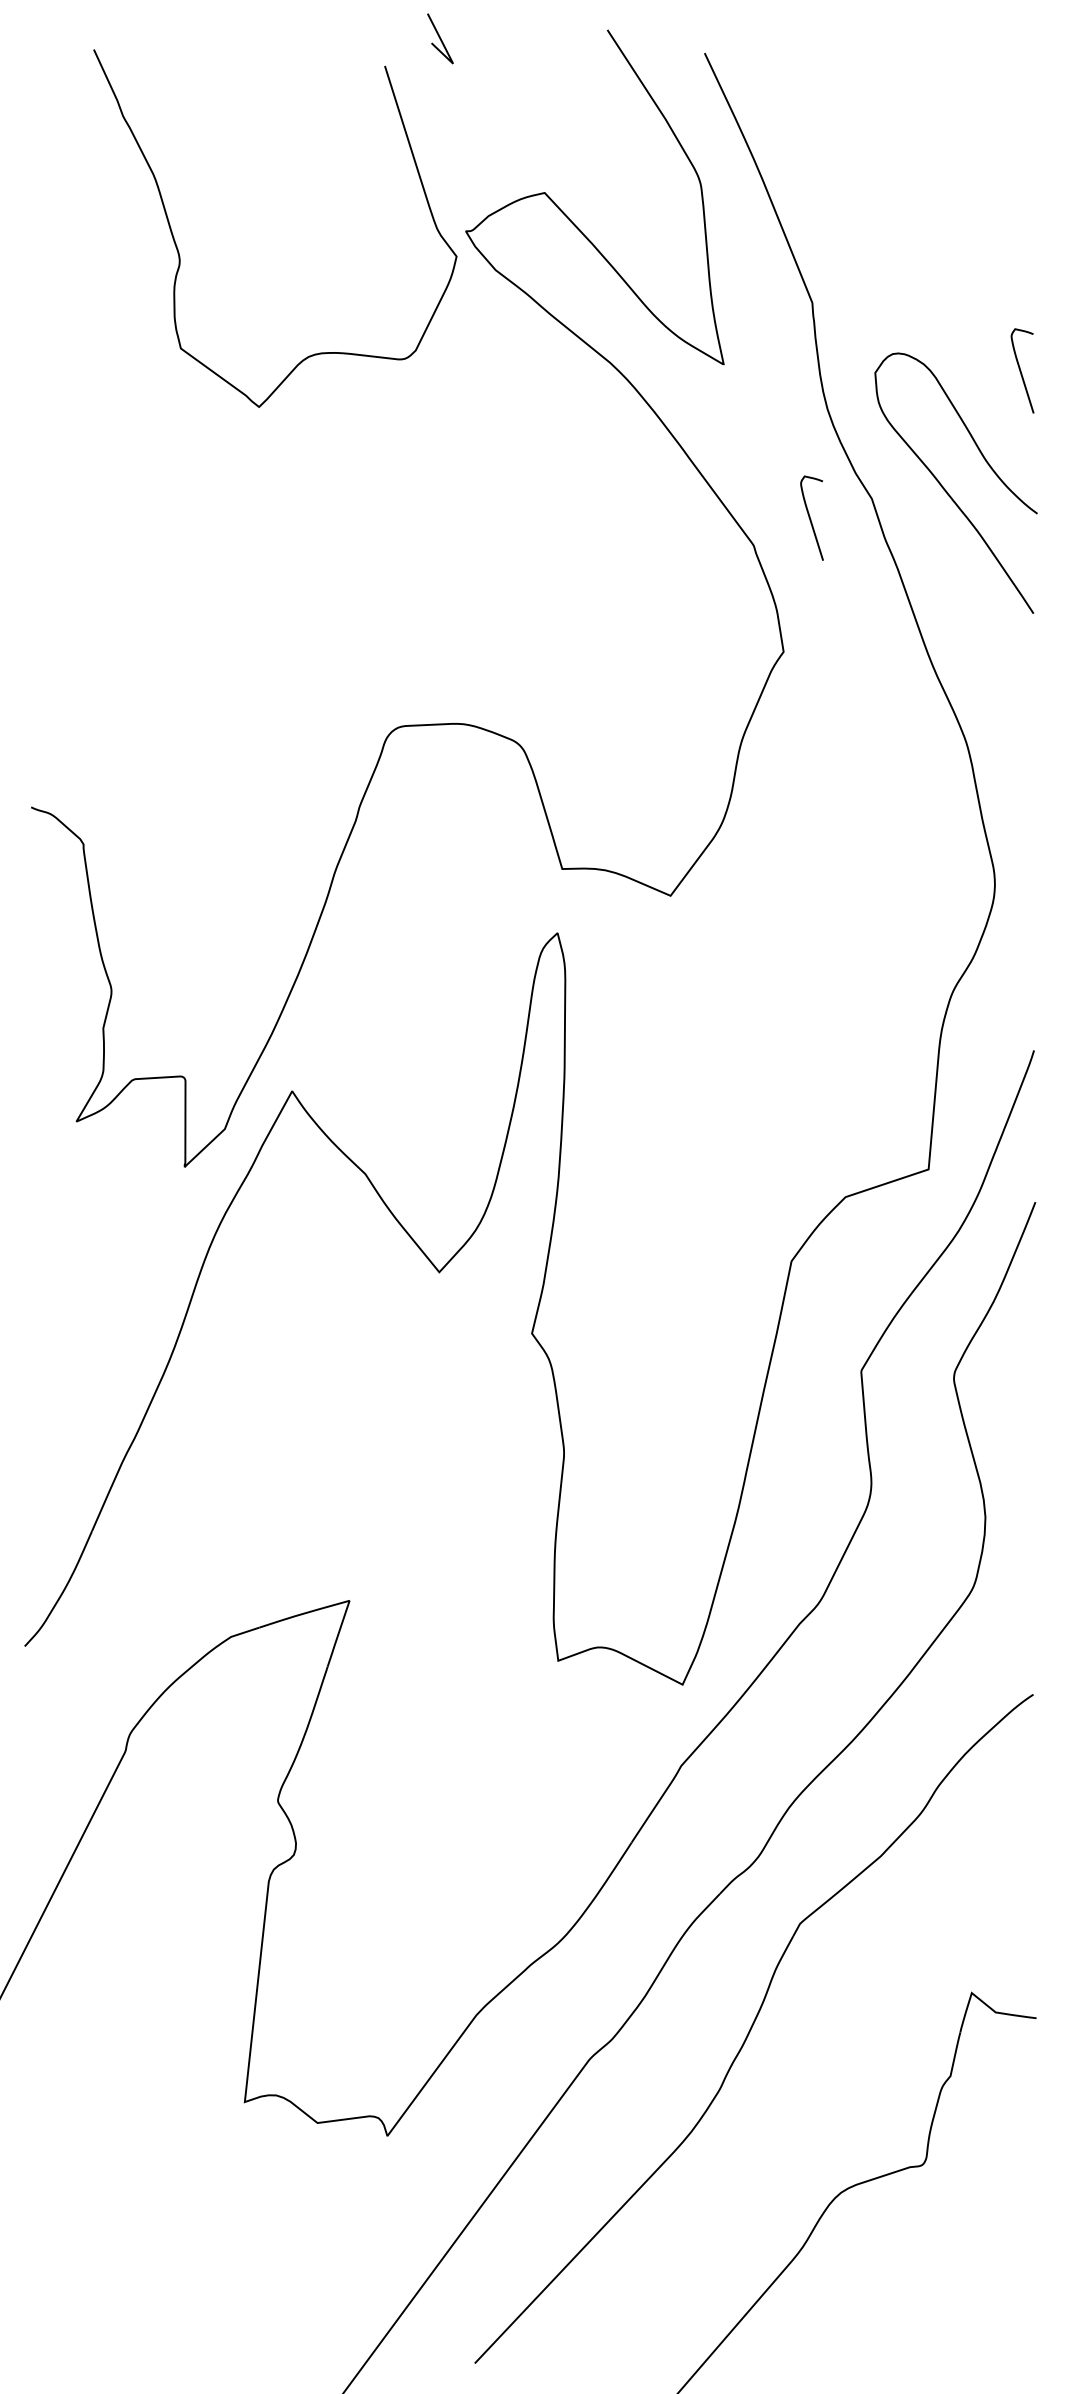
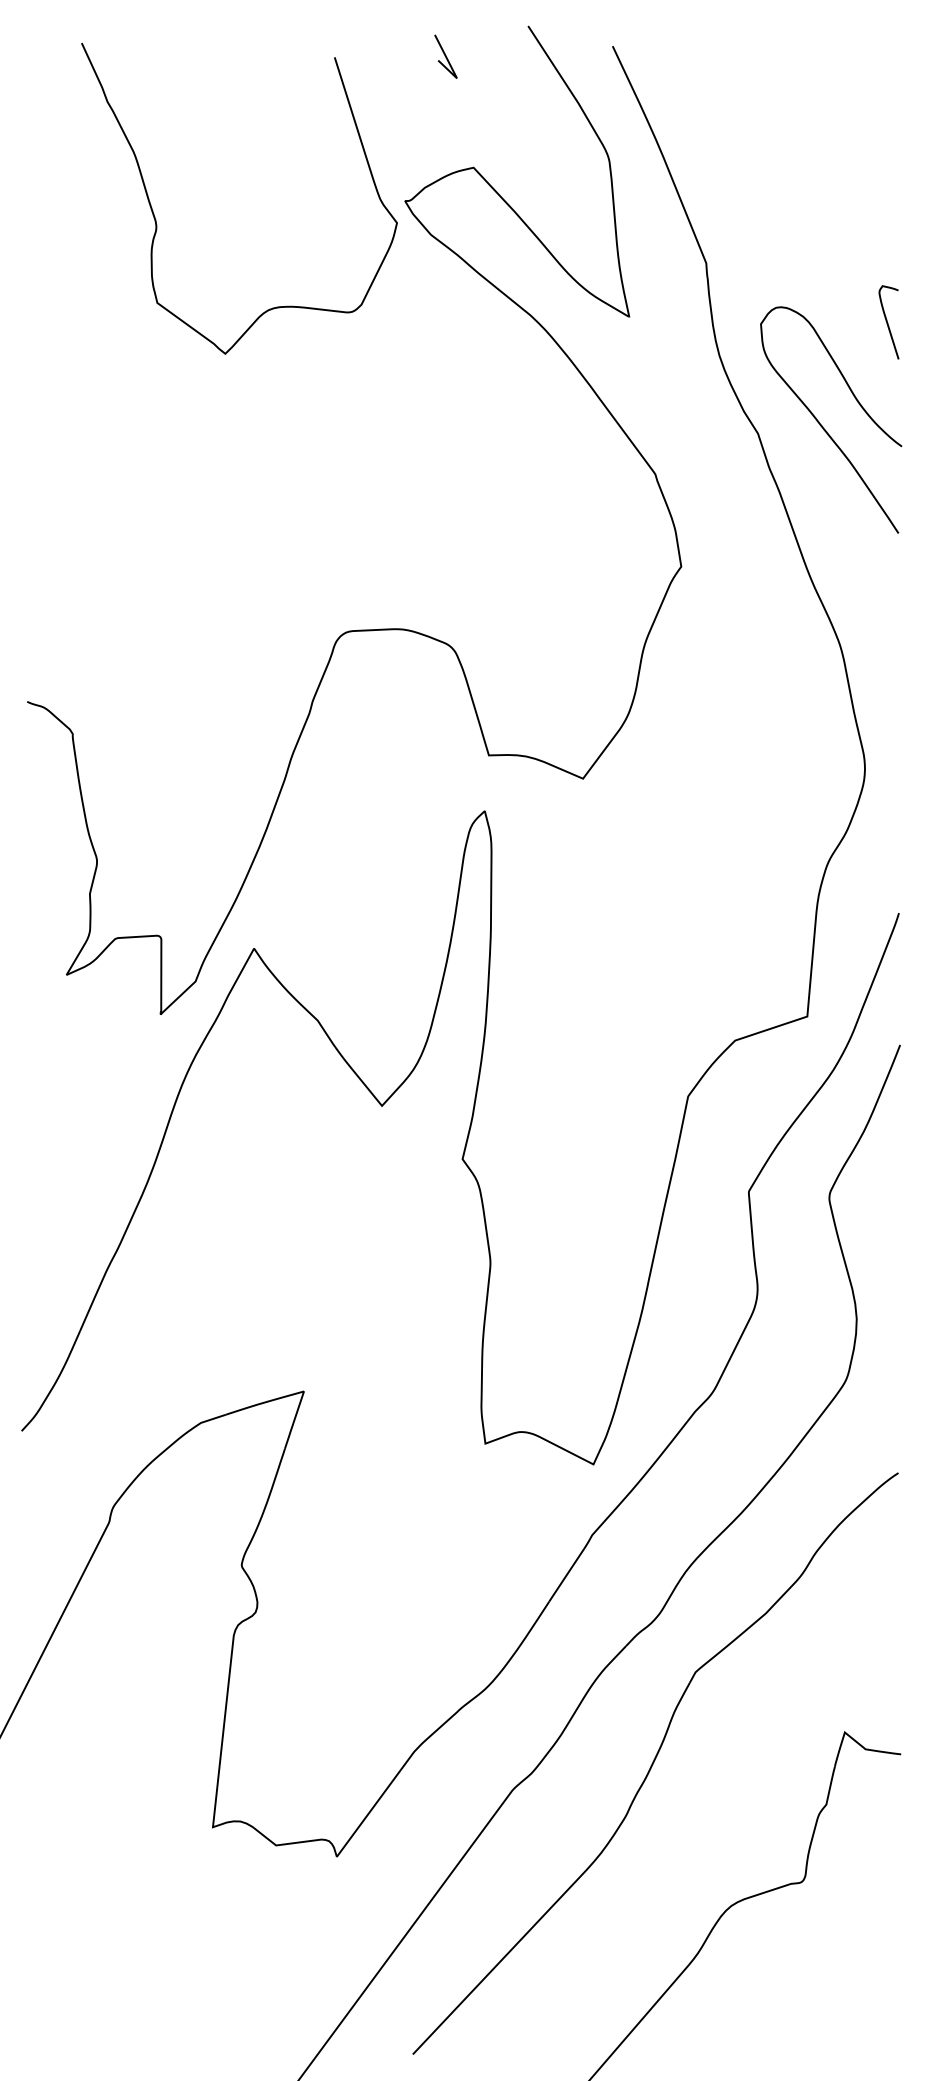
line: (439, 38) -> (445, 56), moved
curve: (811, 518) -> (705, 450), removed

